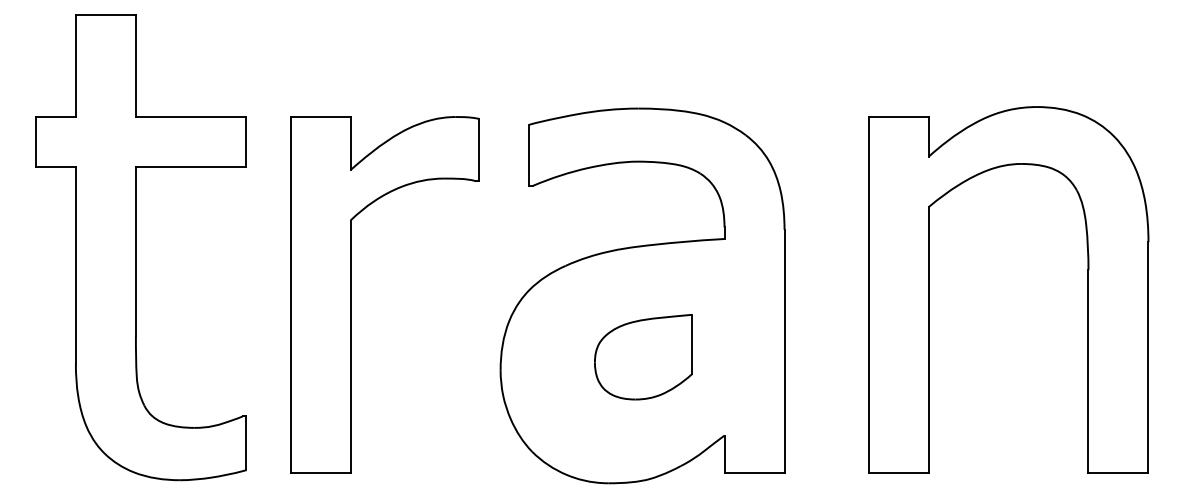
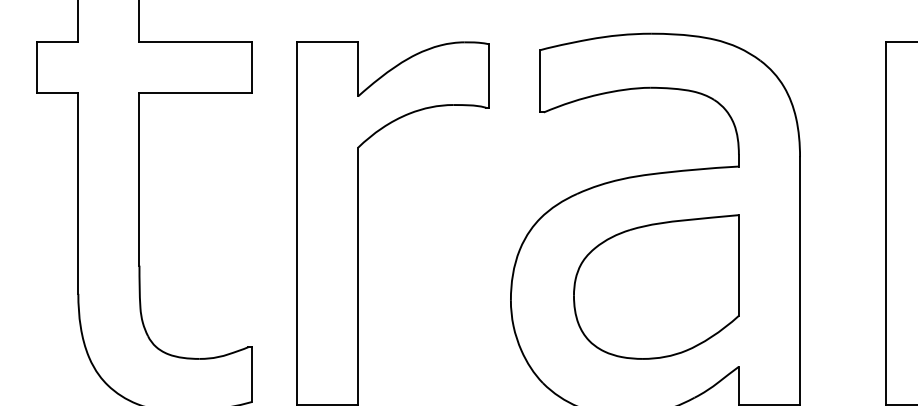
part: (643, 356) -> (656, 286), size x1.67

